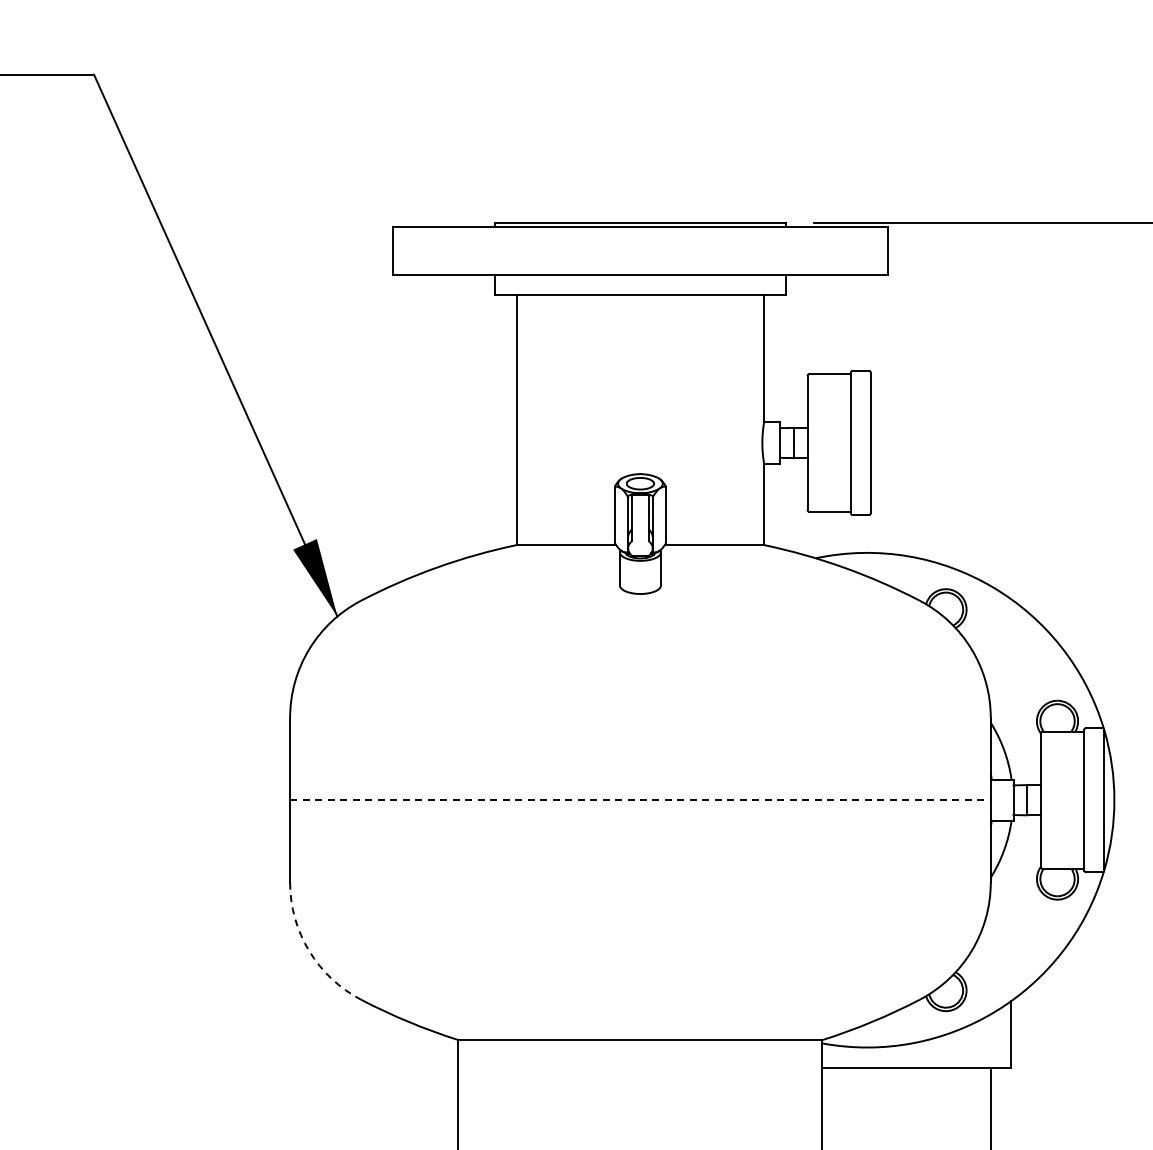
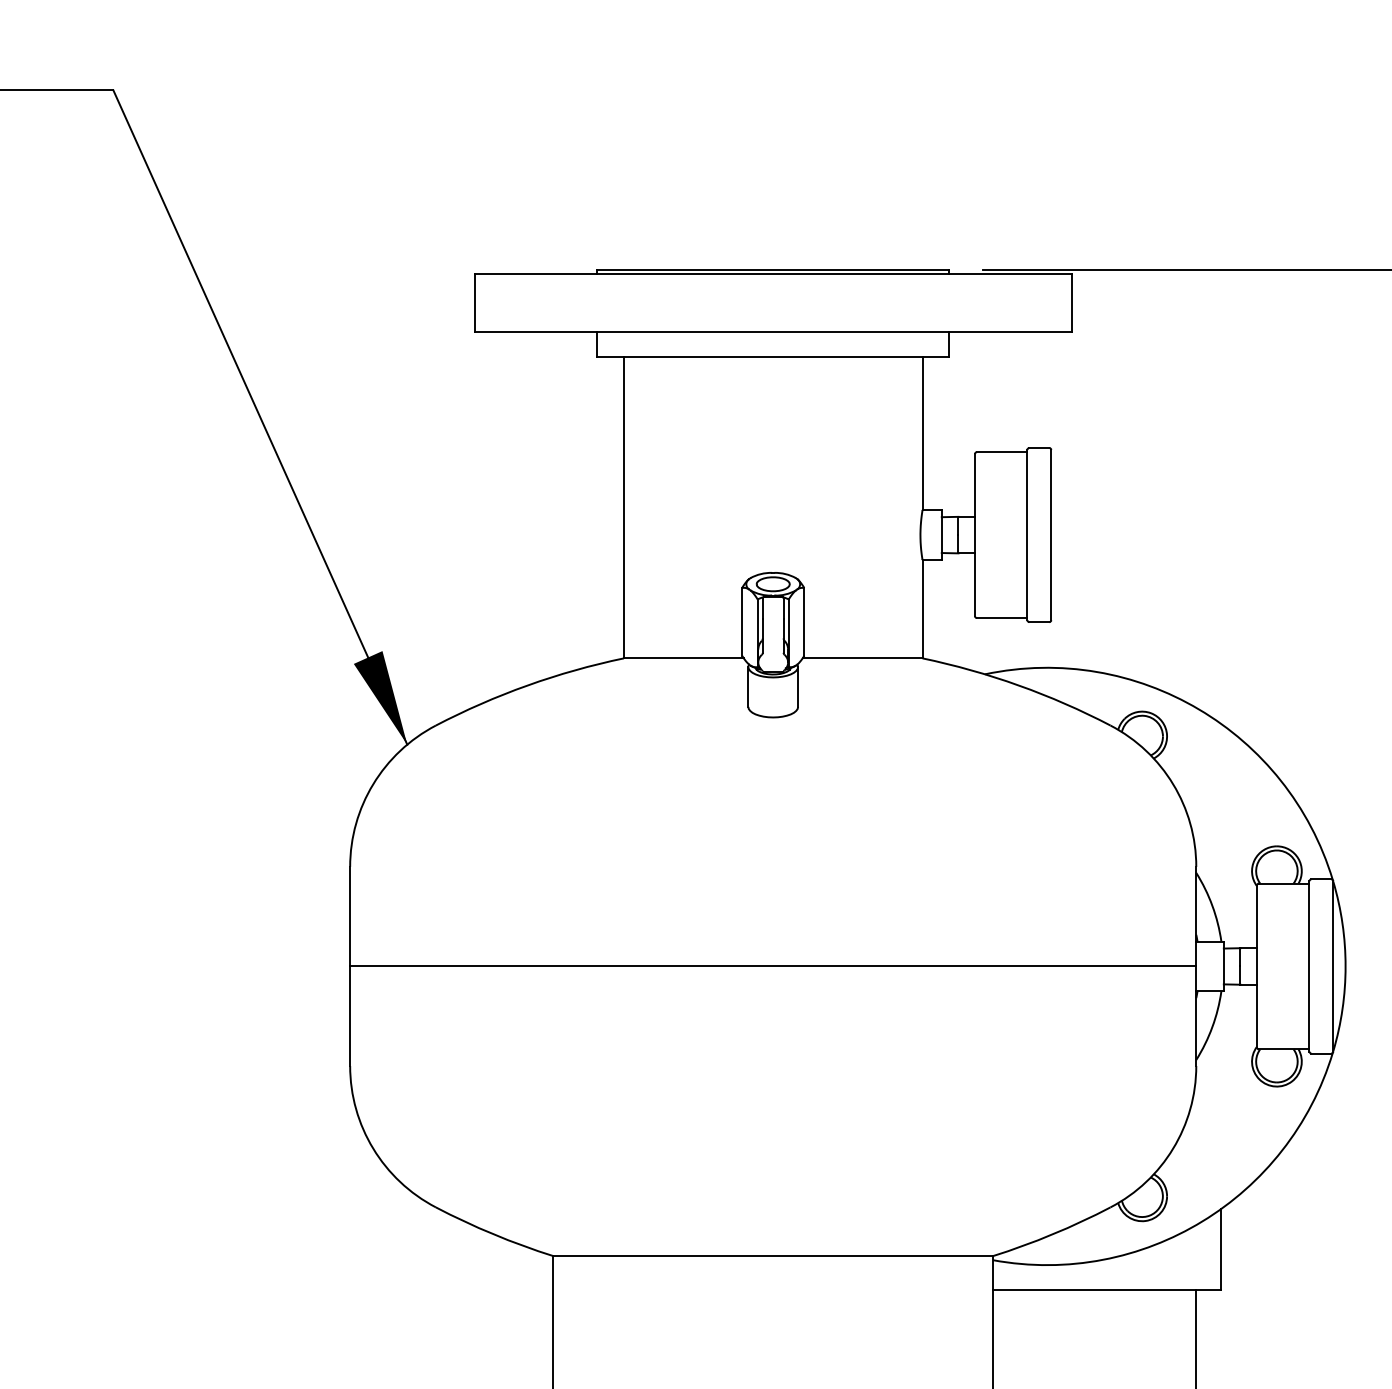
line: (640, 800) -> (773, 966), dashed -> solid
arc: (309, 951) -> (373, 1149), dashed -> solid

